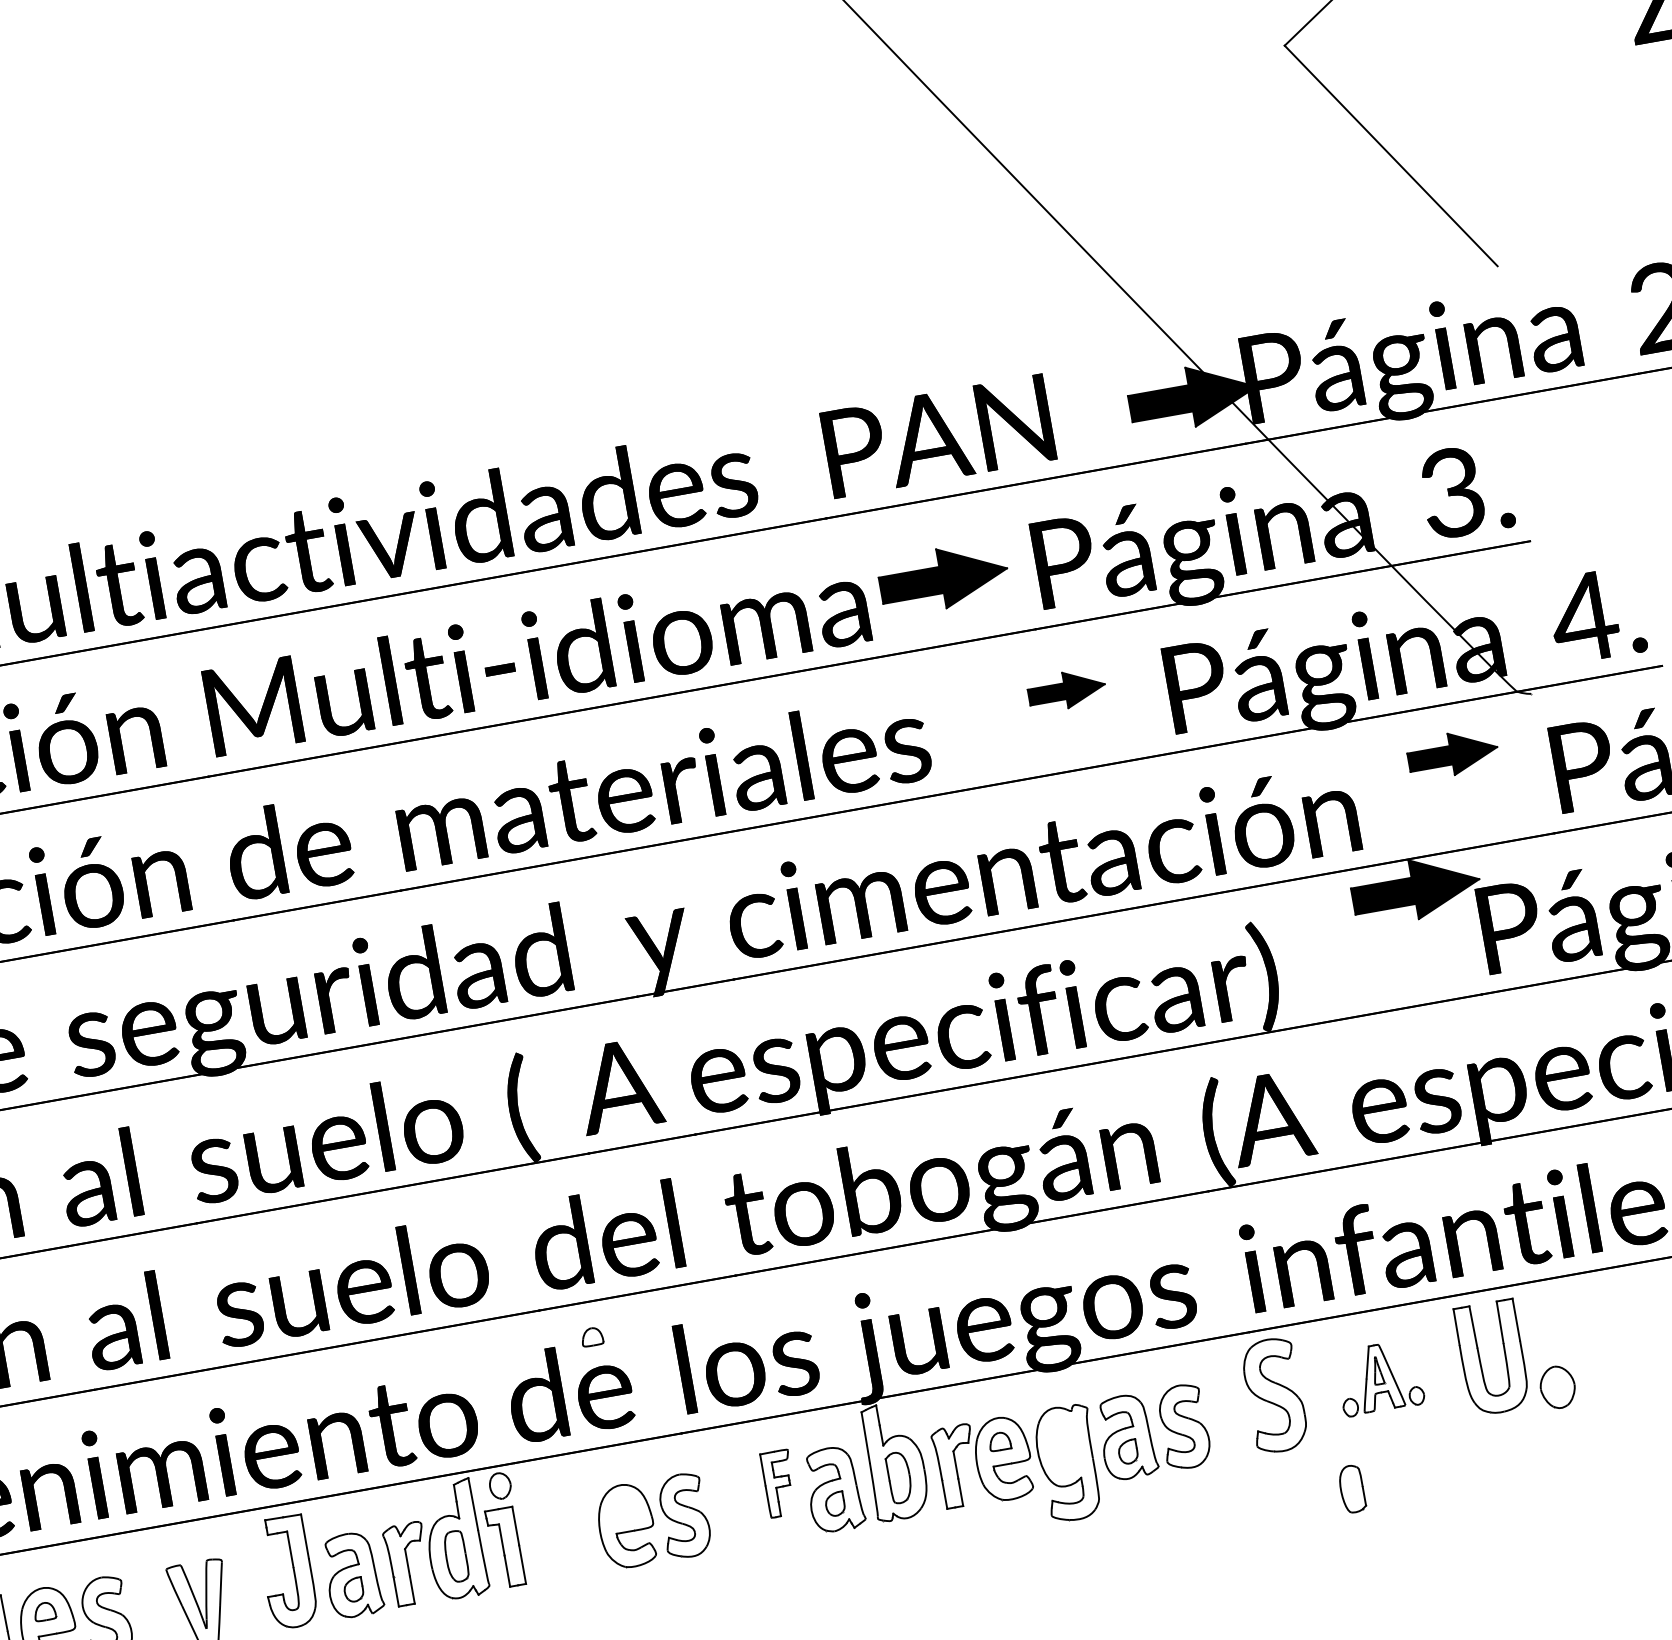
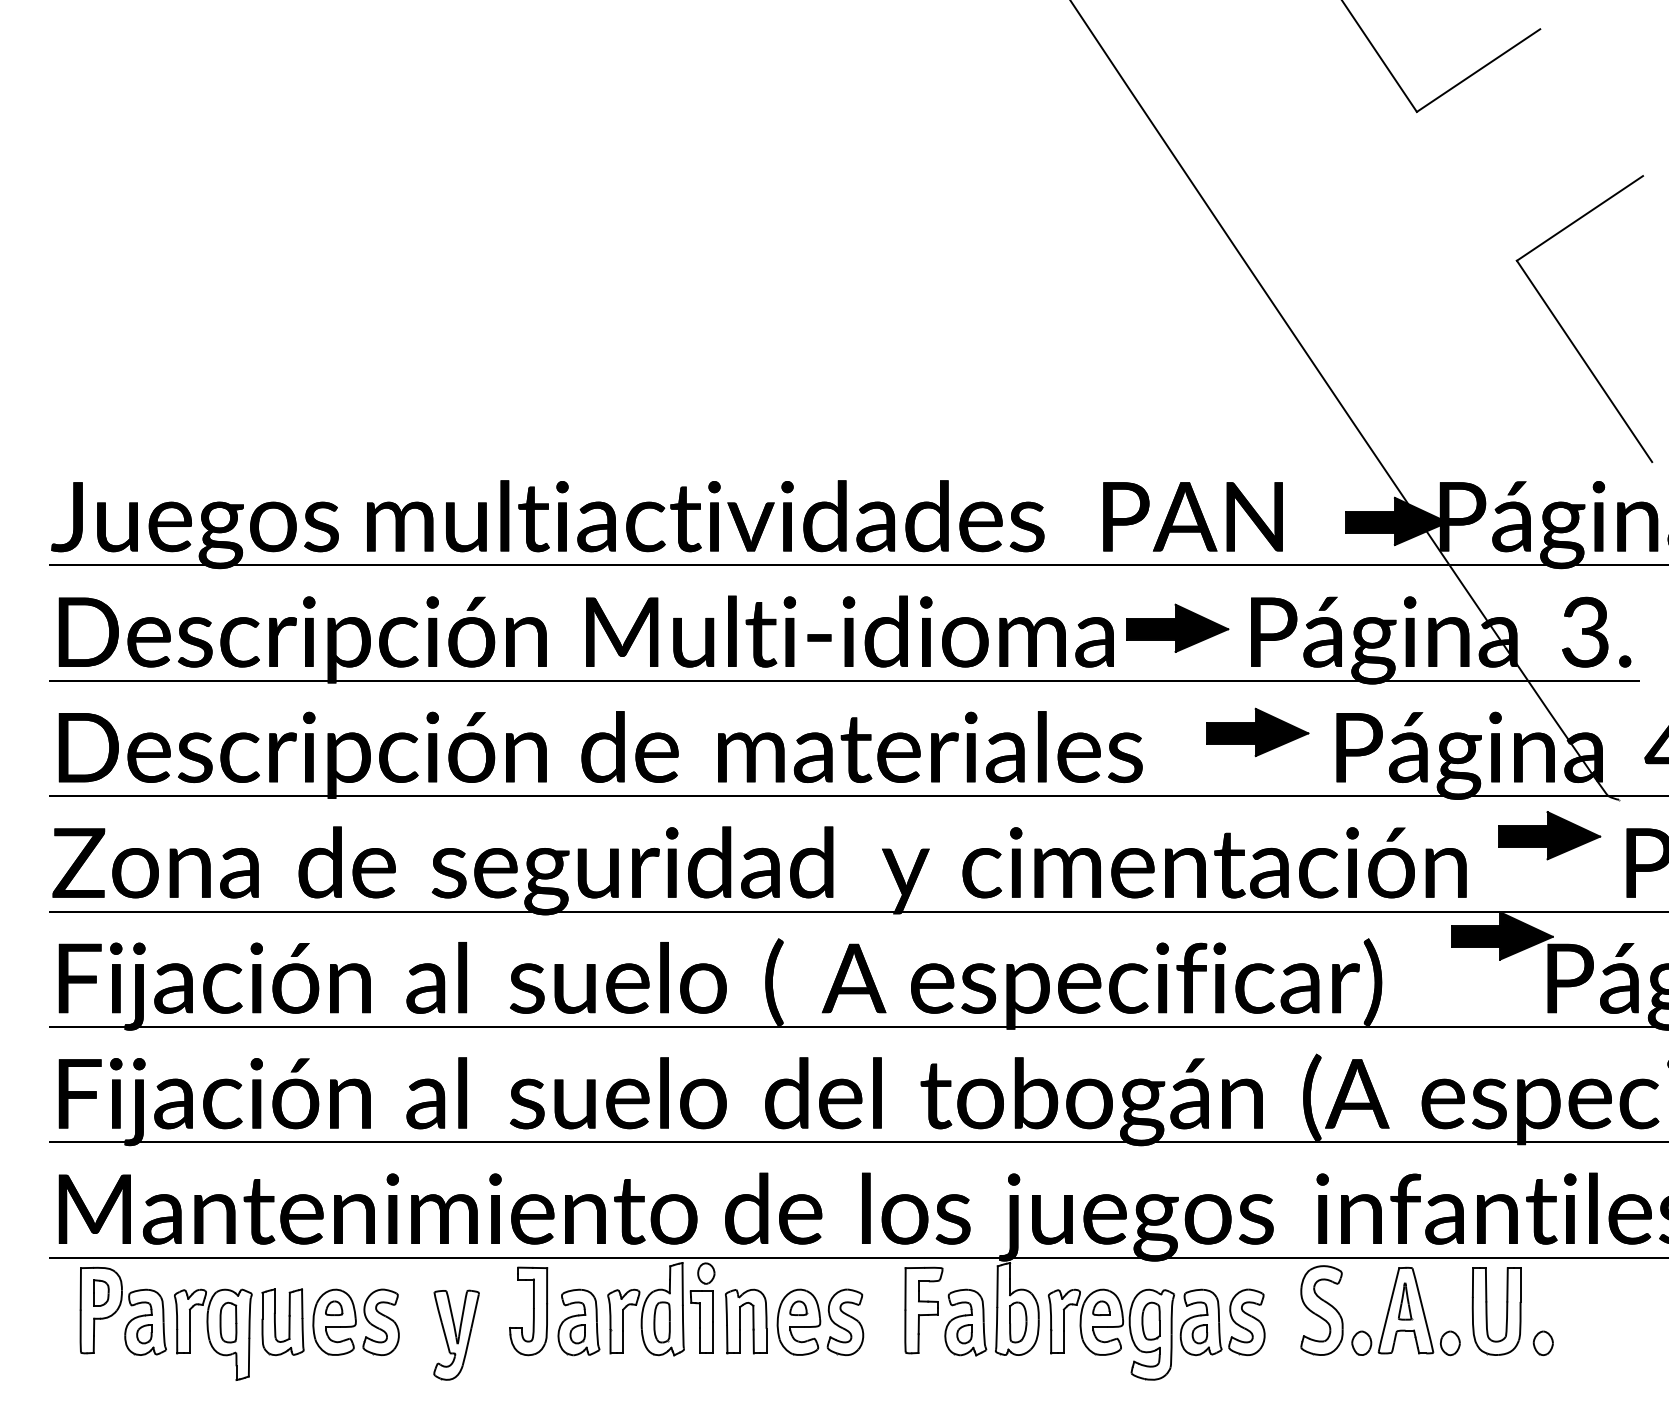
part: (1066, 690) -> (1257, 732), size x1.67
part: (1452, 753) -> (1549, 835), size x1.43
part: (592, 1335) -> (798, 1307), moved
part: (1378, 1378) -> (1405, 1311), size x1.67
part: (1556, 1386) -> (1542, 1342), size x0.71
part: (778, 1483) -> (923, 1310), size x1.67
part: (1351, 1488) -> (1150, 1320), moved
part: (561, 1536) -> (746, 1321), added

